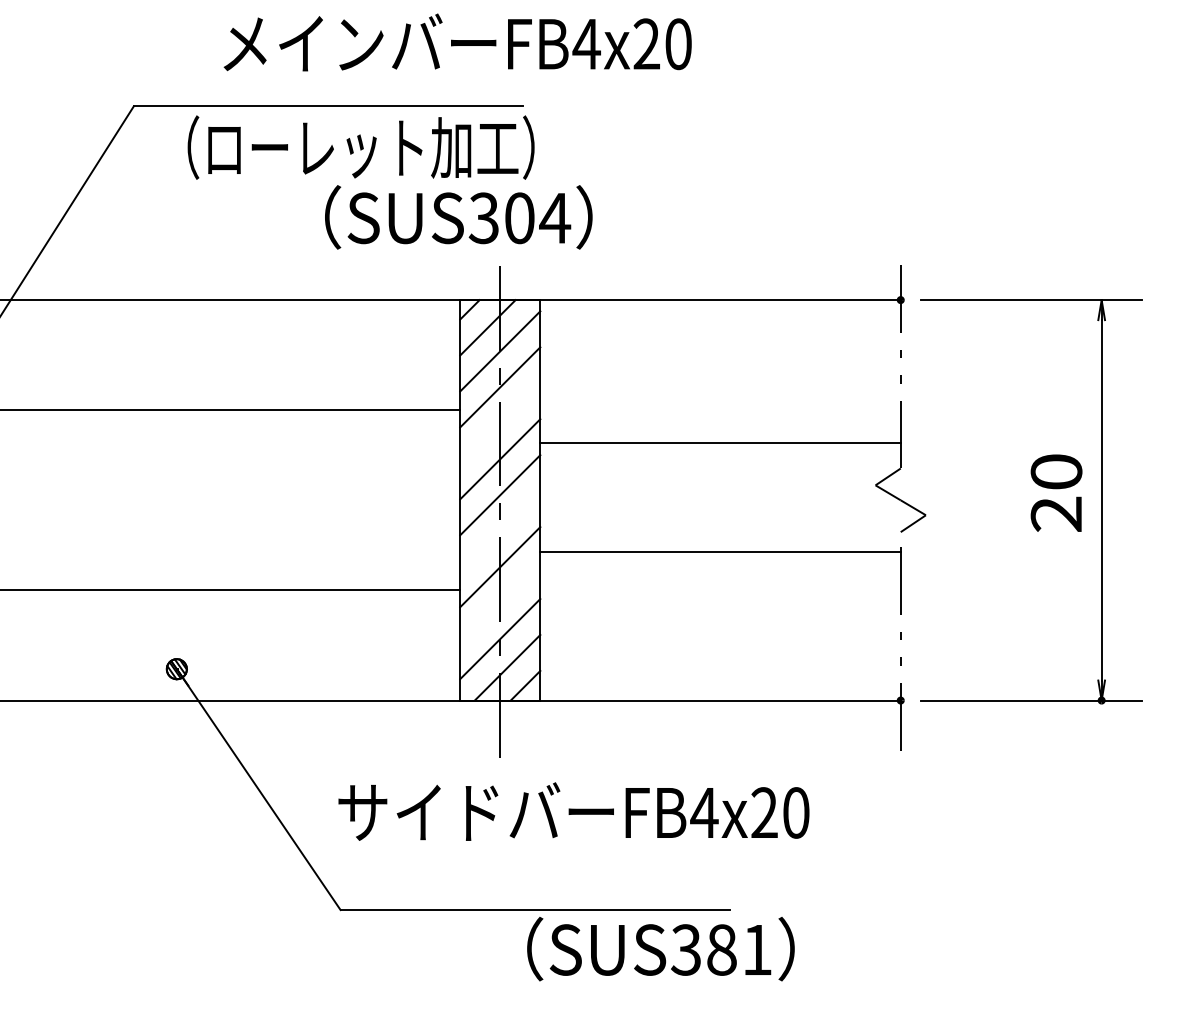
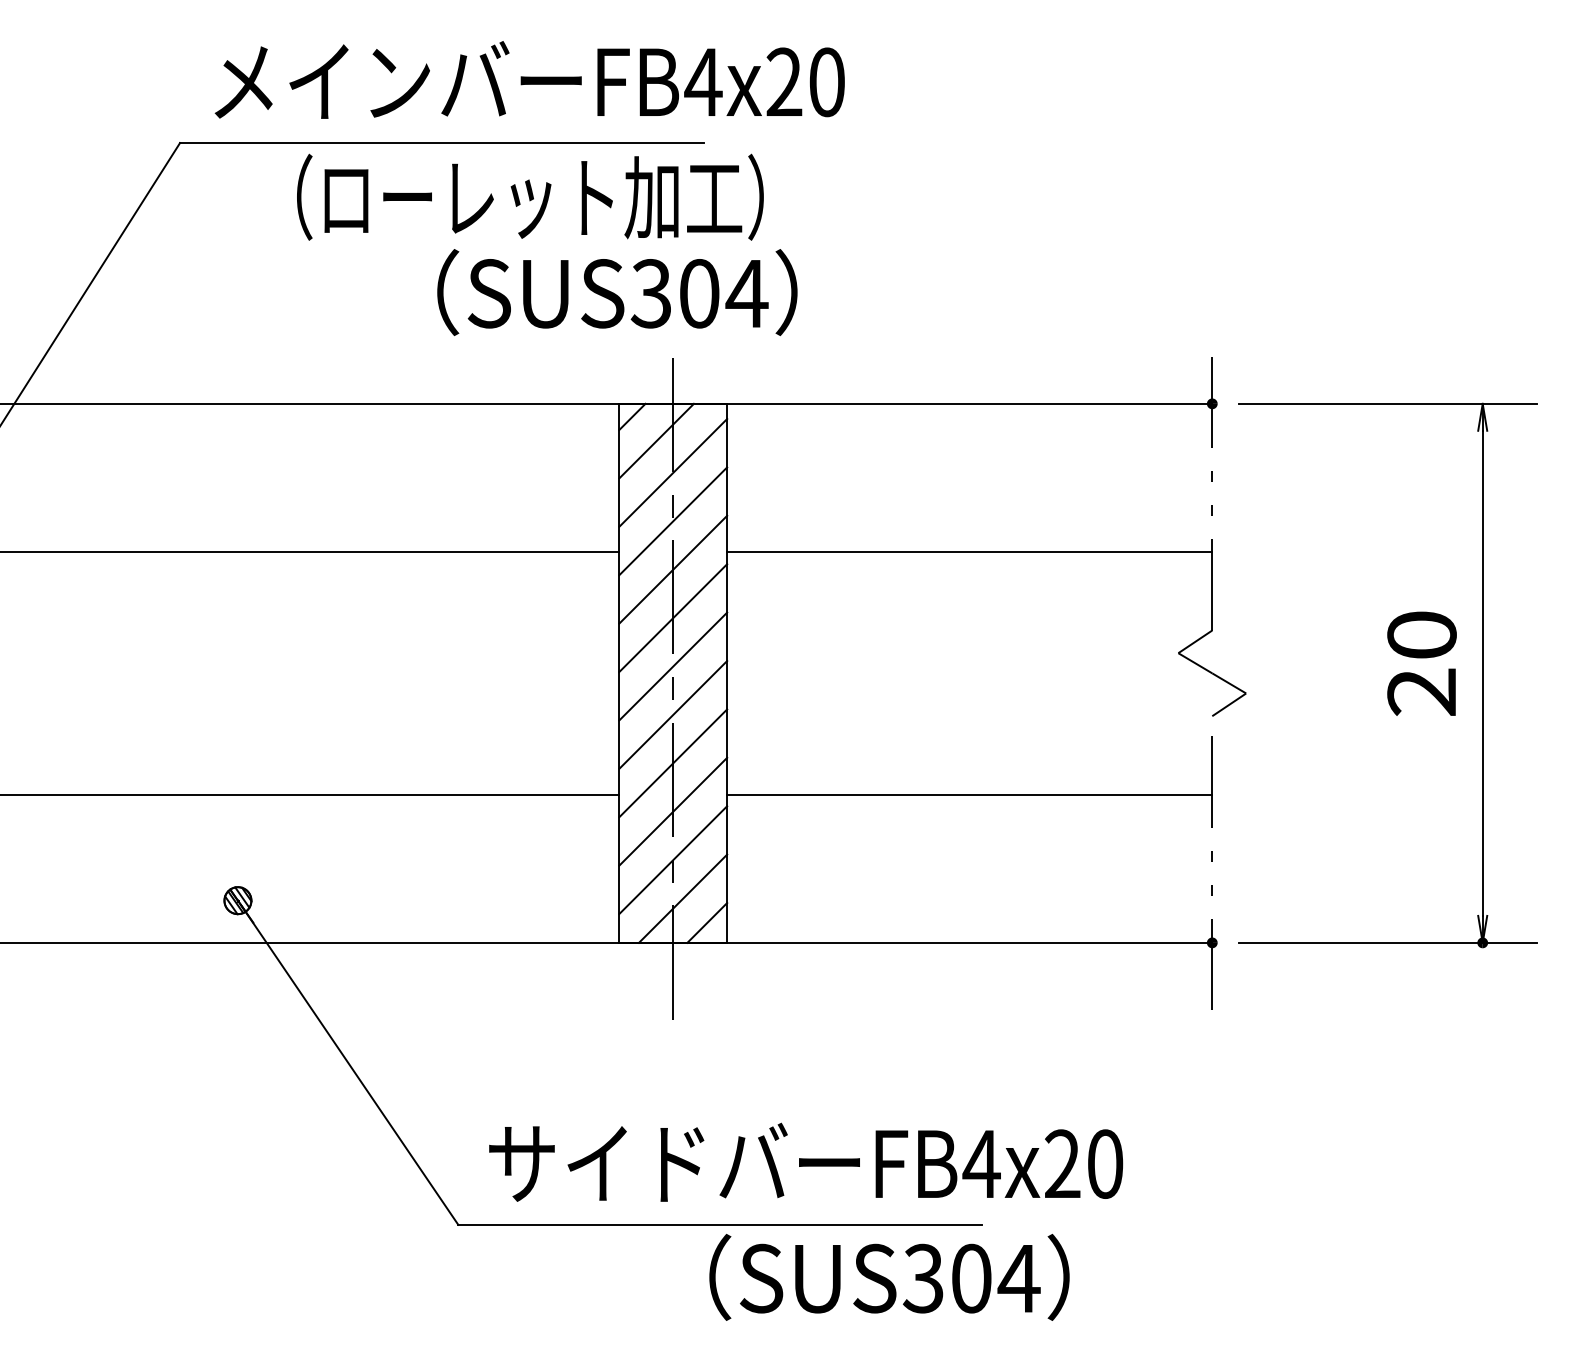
text: (457, 42) -> (529, 80), moved
text: (360, 147) -> (529, 197), moved
line: (500, 423) -> (673, 569), added
line: (720, 443) -> (969, 552), moved
line: (500, 531) -> (673, 715), added
line: (720, 552) -> (969, 794), moved
line: (500, 603) -> (673, 812), added
text: (573, 811) -> (805, 1162), moved
text: (740, 949) -> (996, 1277), SUS381 -> SUS304

